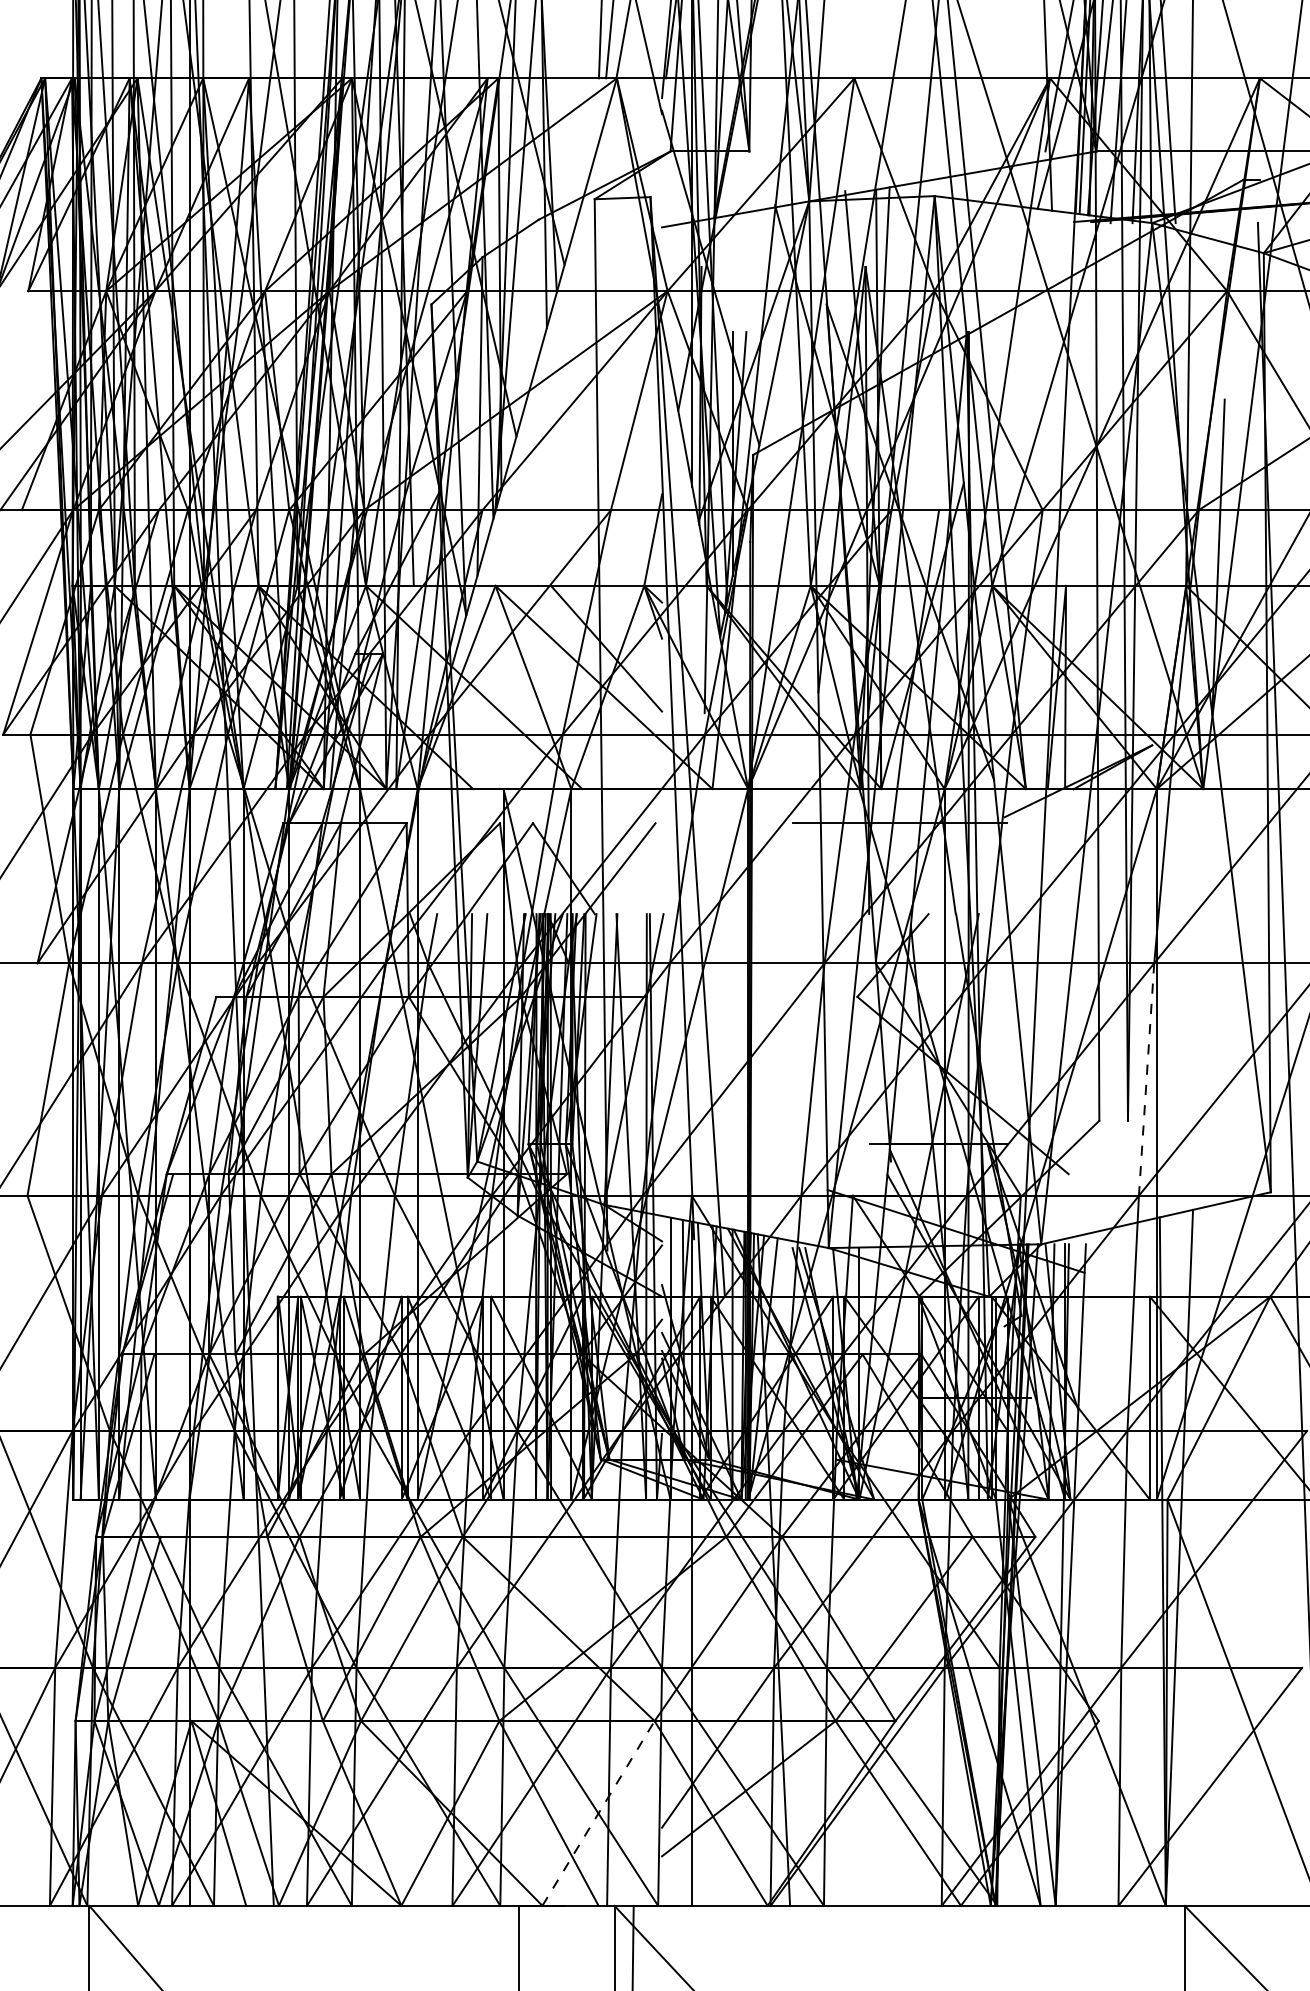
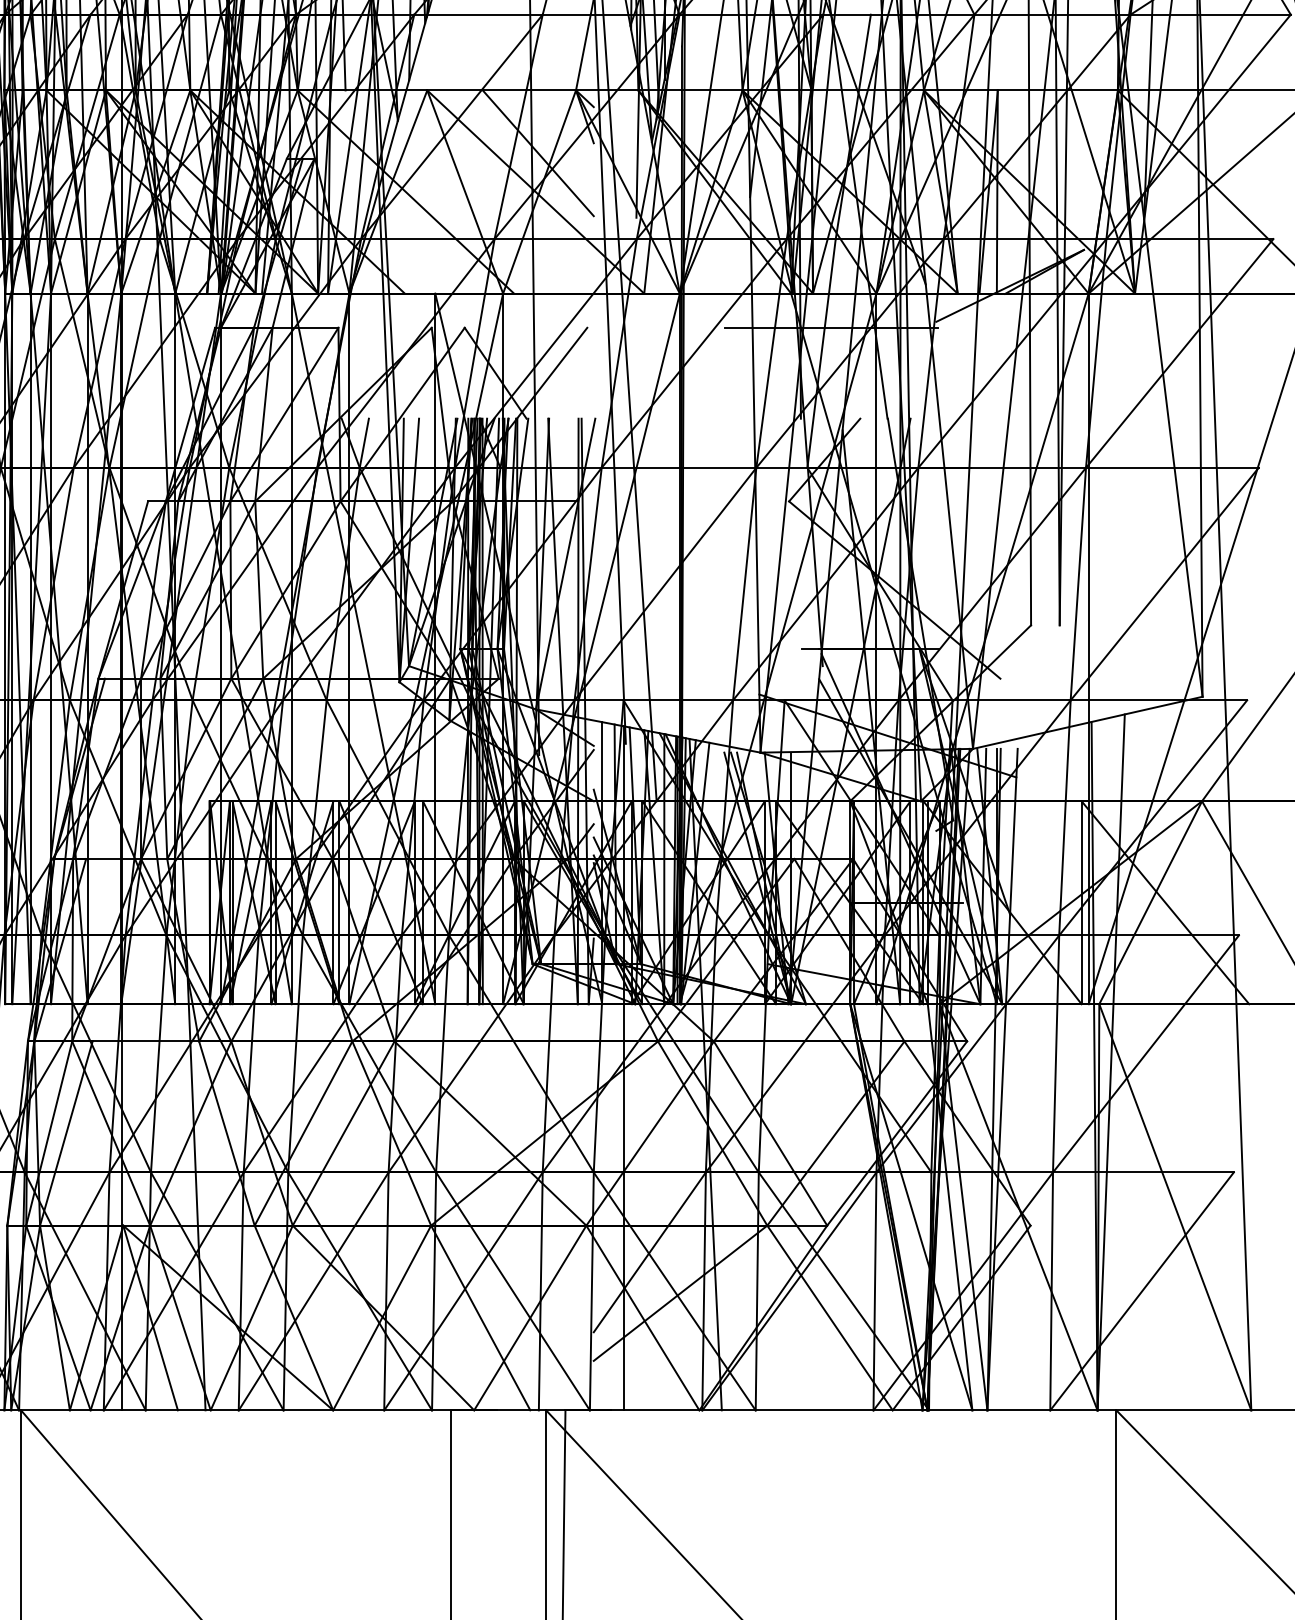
line: (1146, 1079) -> (1078, 584), dashed -> solid
line: (598, 1813) -> (530, 1318), dashed -> solid

